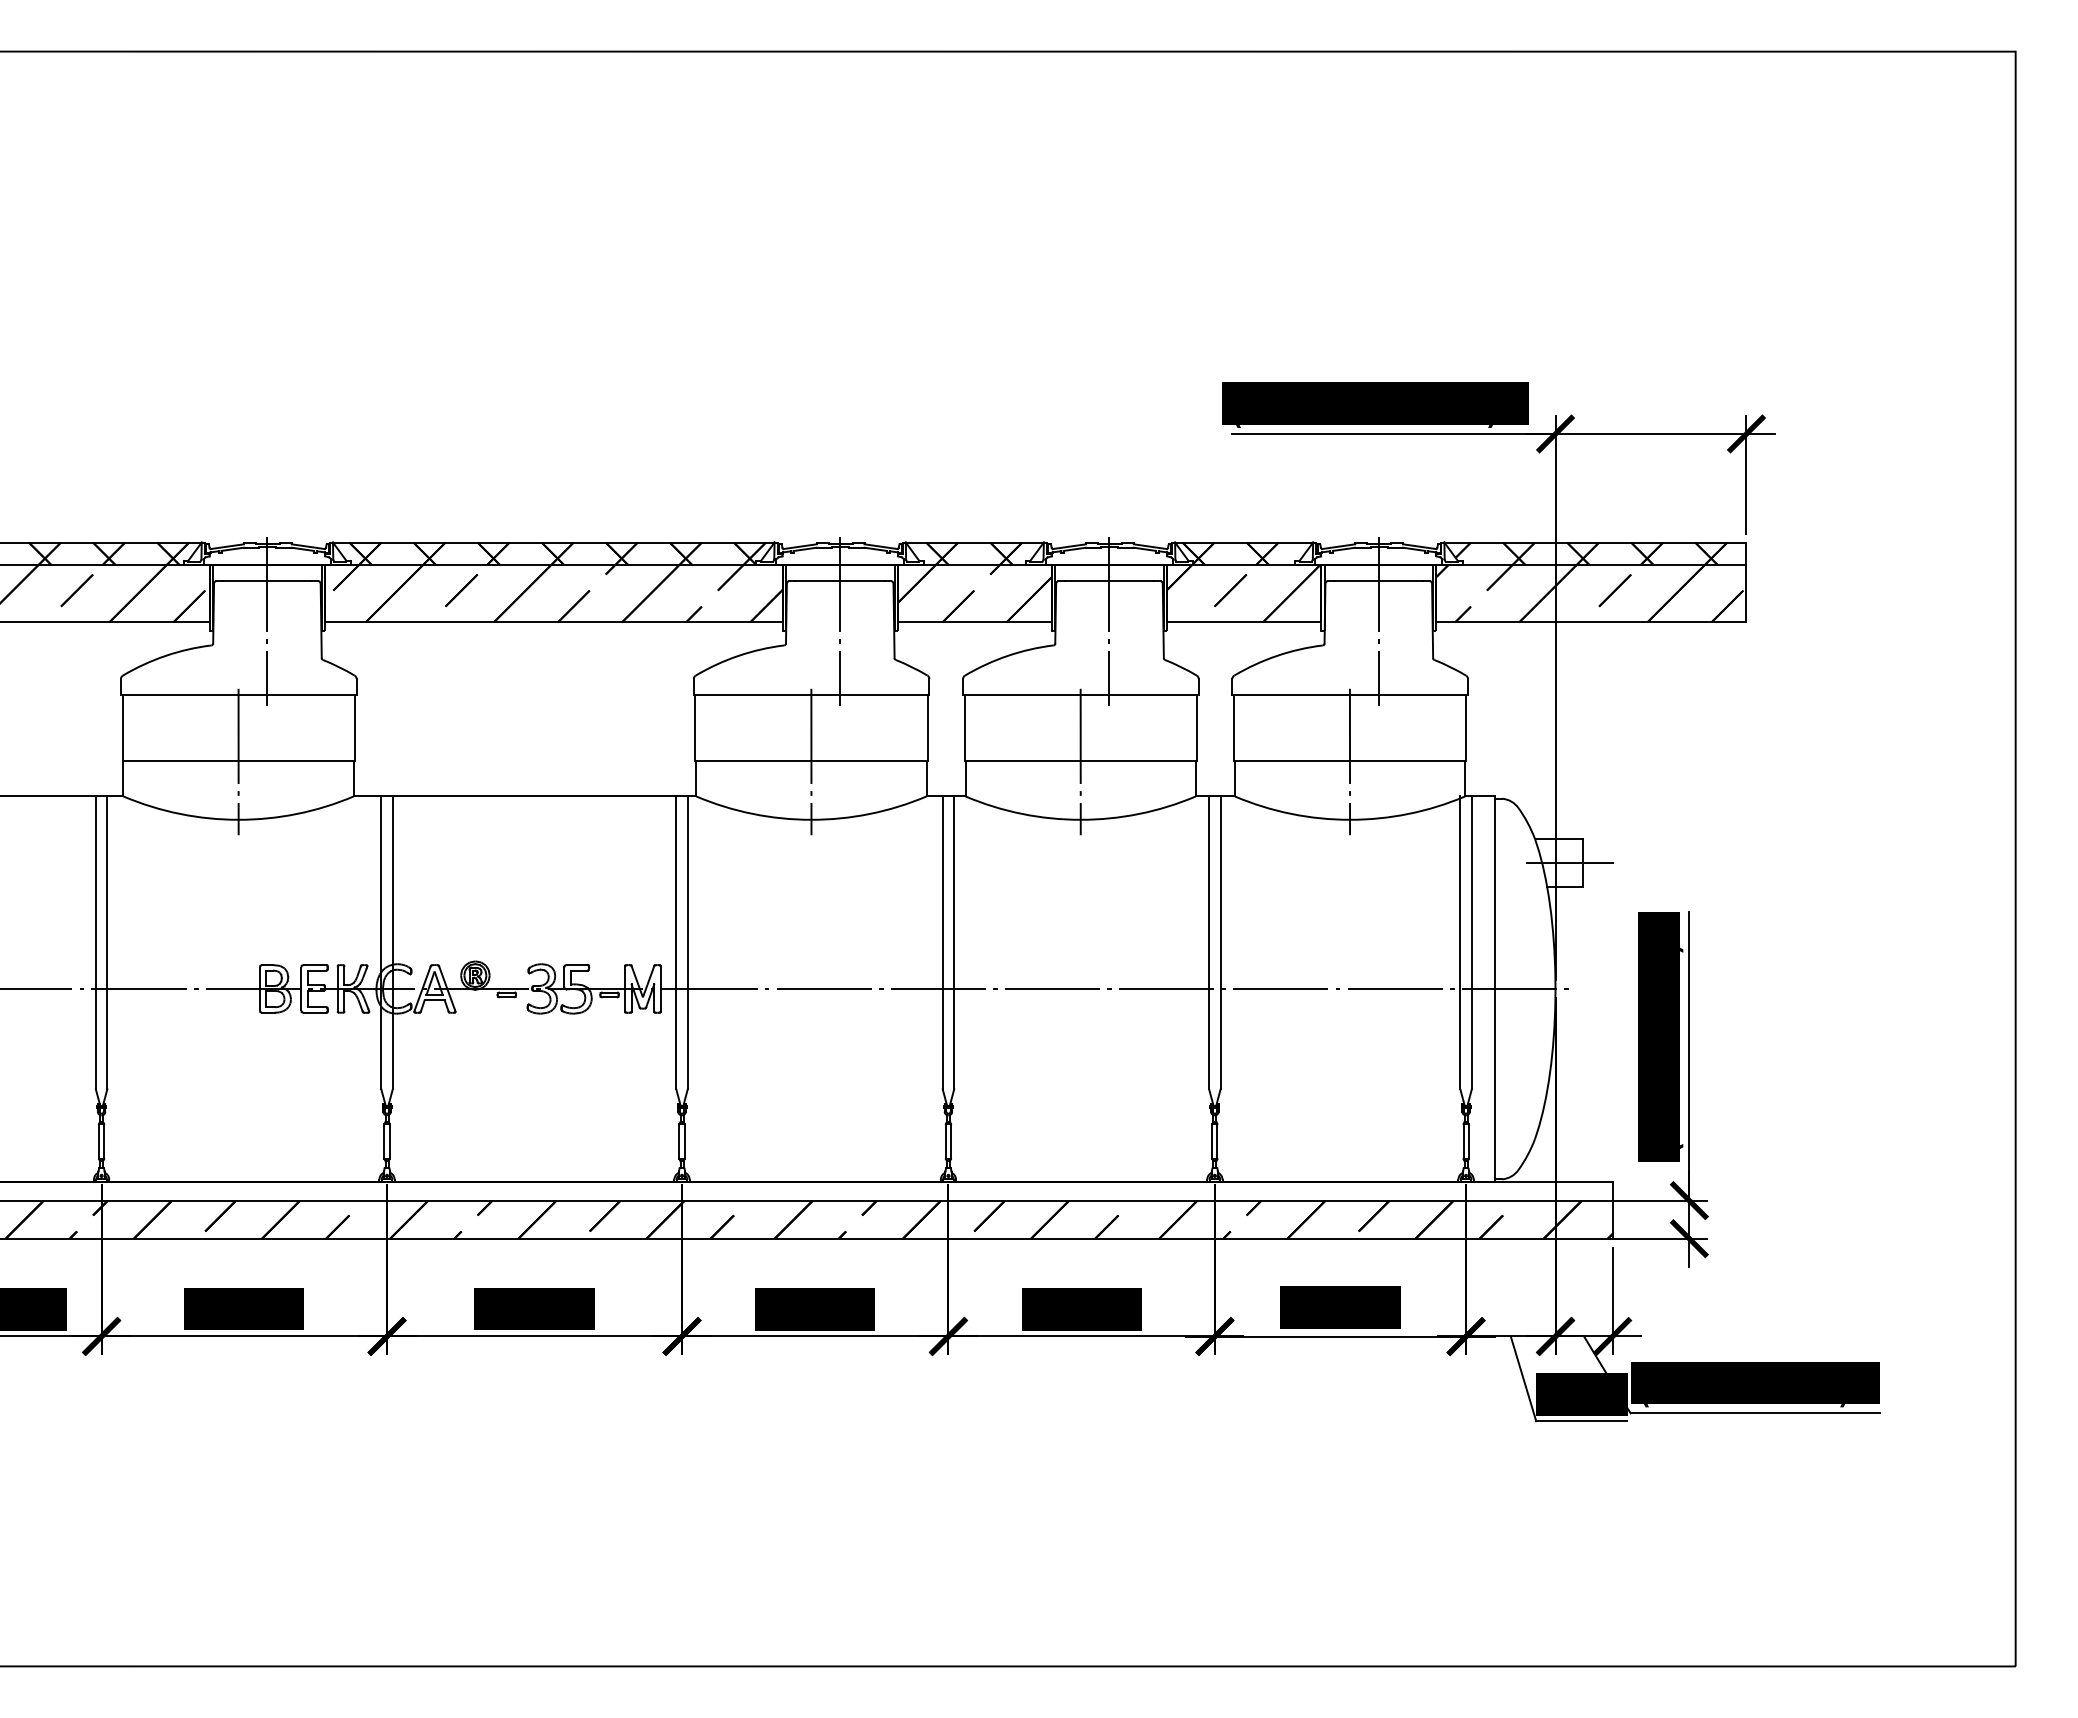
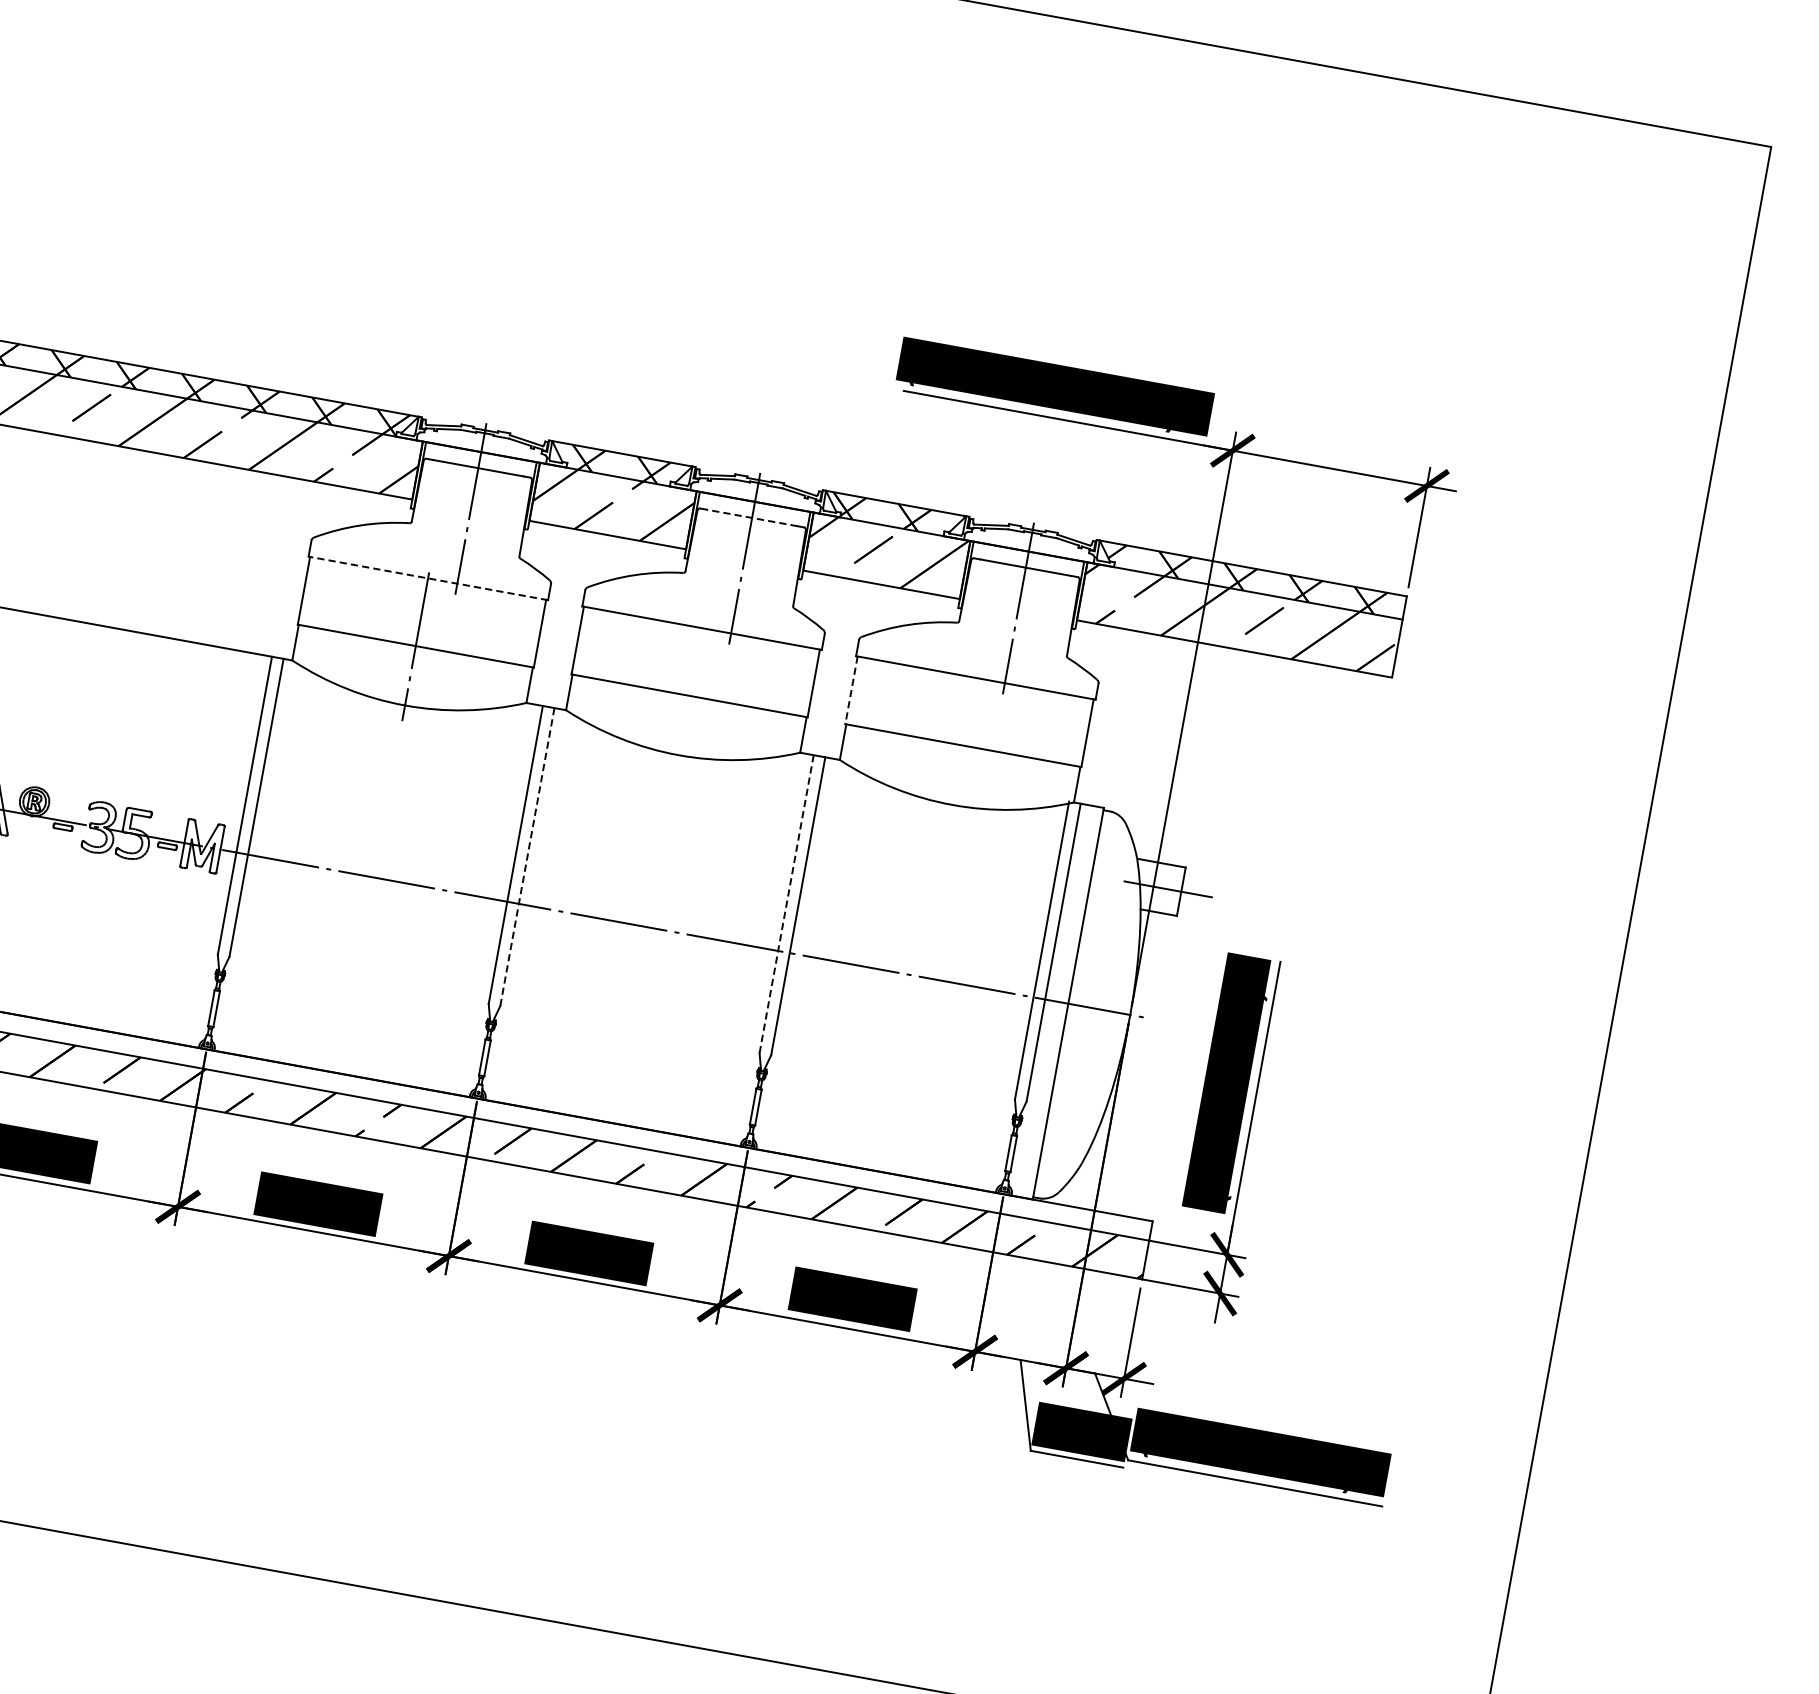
line: (1109, 581) -> (752, 518), solid -> dashed
line: (811, 694) -> (428, 578), solid -> dashed
line: (1233, 728) -> (851, 690), solid -> dashed
line: (1080, 761) -> (689, 695), removed
line: (1349, 761) -> (962, 745), removed
line: (954, 942) -> (527, 856), solid -> dashed
line: (1209, 942) -> (787, 903), solid -> dashed

